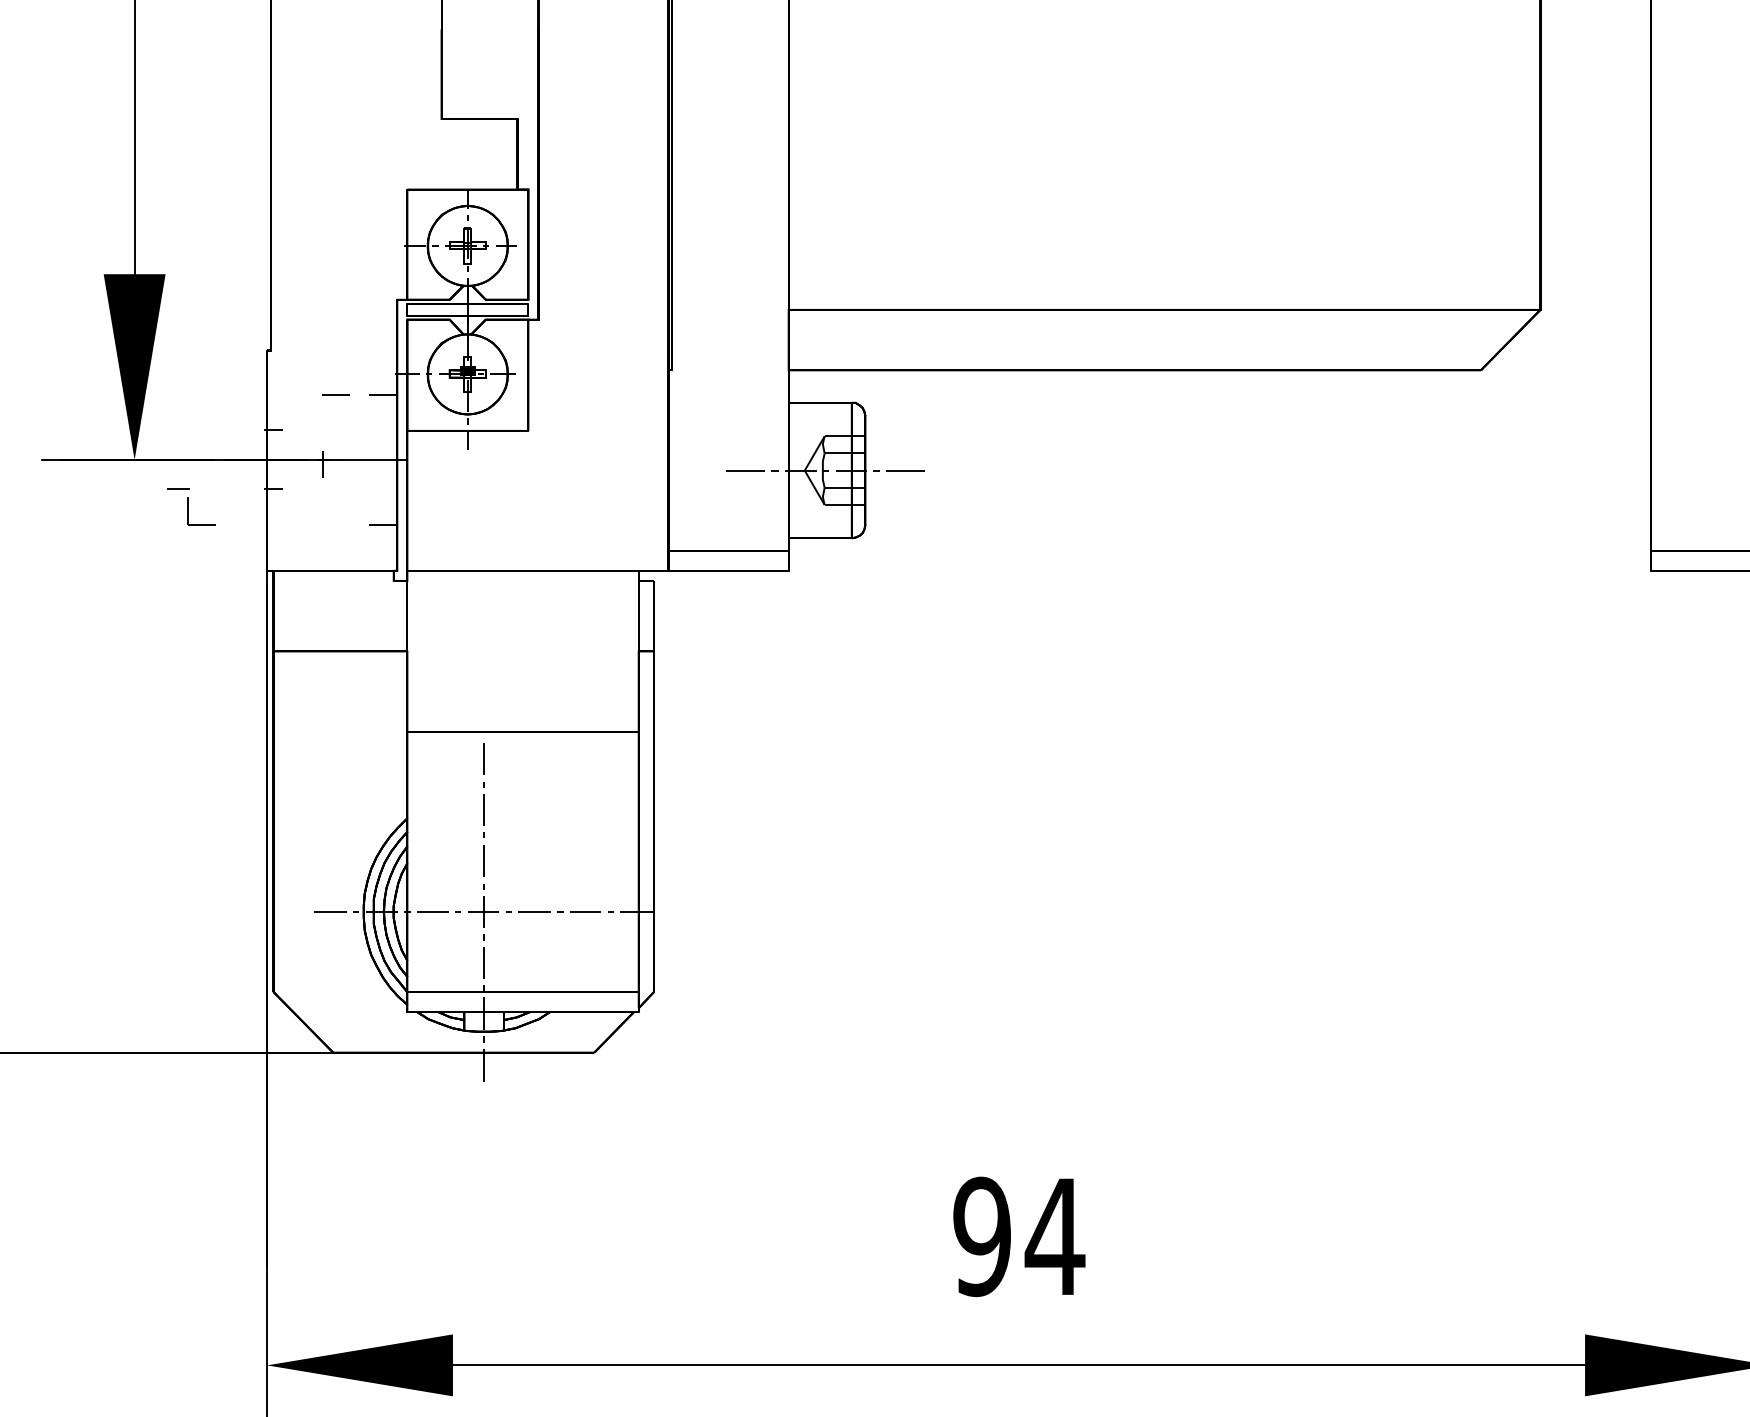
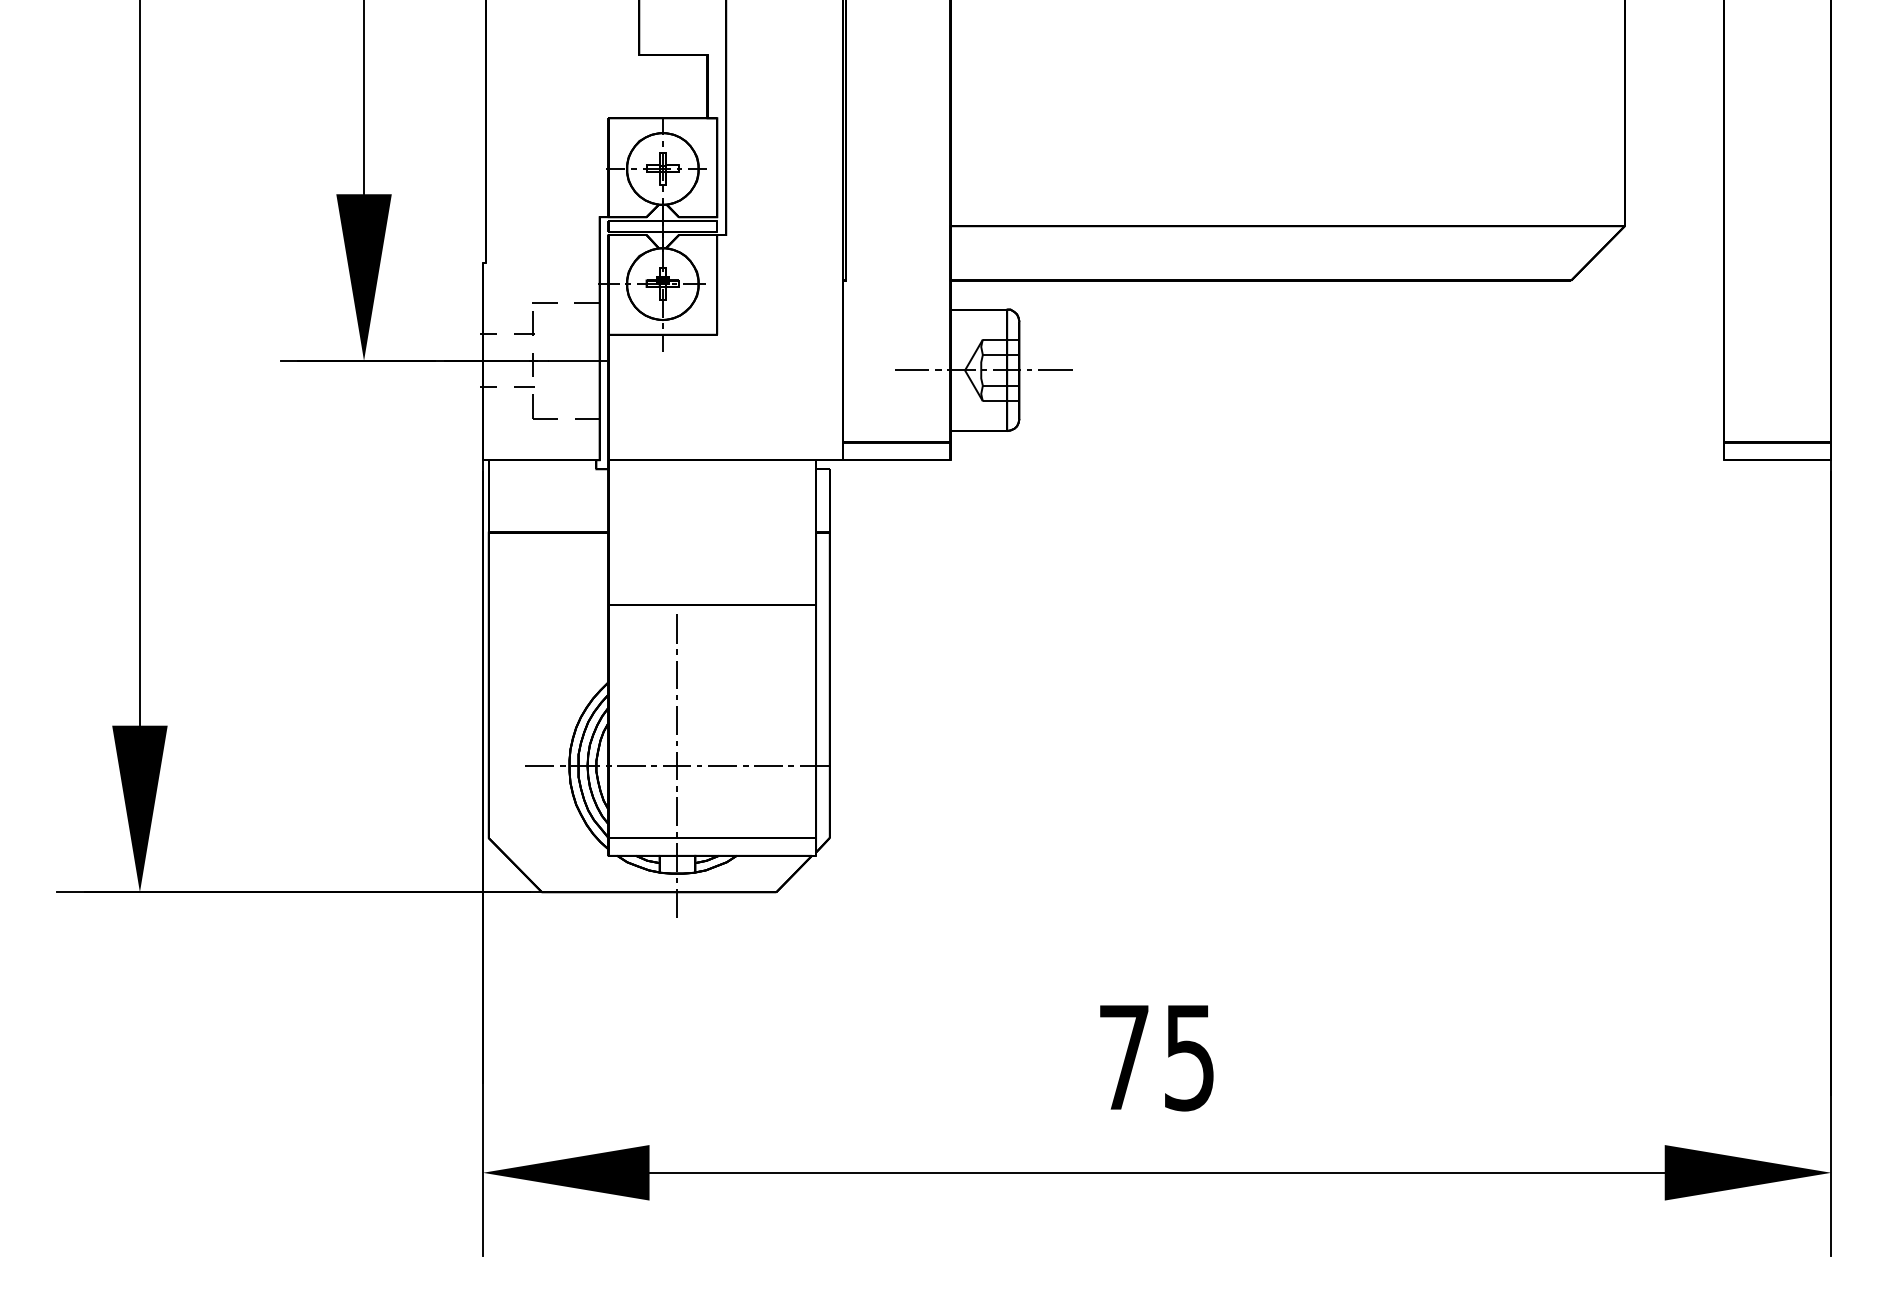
part: (322, 418) -> (532, 323), added
part: (190, 506) -> (535, 402), moved
text: (1019, 1236) -> (1157, 1057), 94 -> 75

